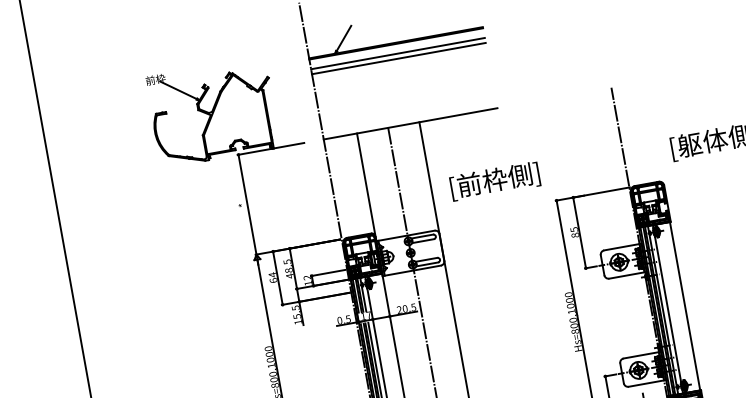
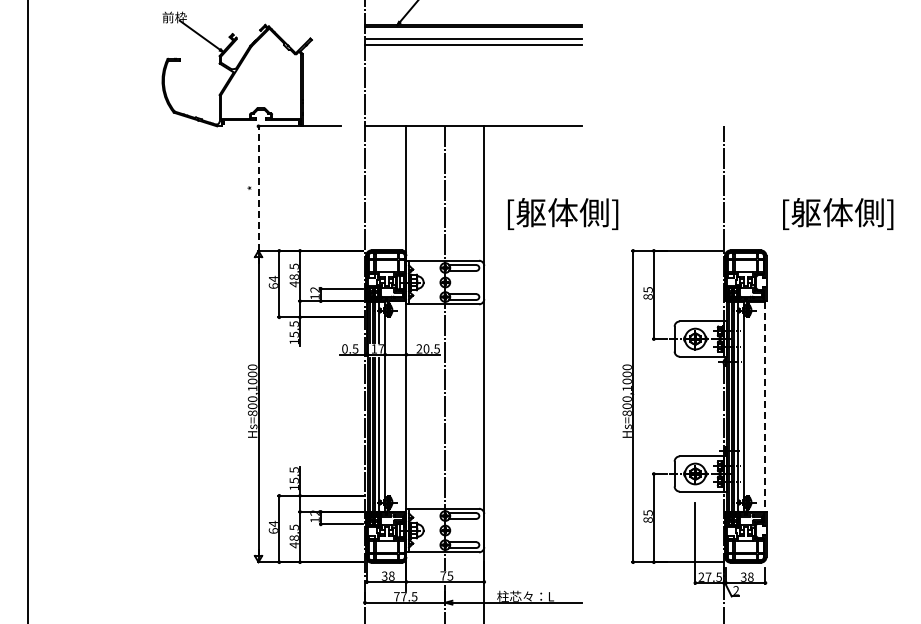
text: (481, 182) -> (546, 212), [前枠側] -> [躯体側]
line: (247, 204) -> (258, 188), solid -> dashed
line: (685, 307) -> (765, 407), solid -> dashed

